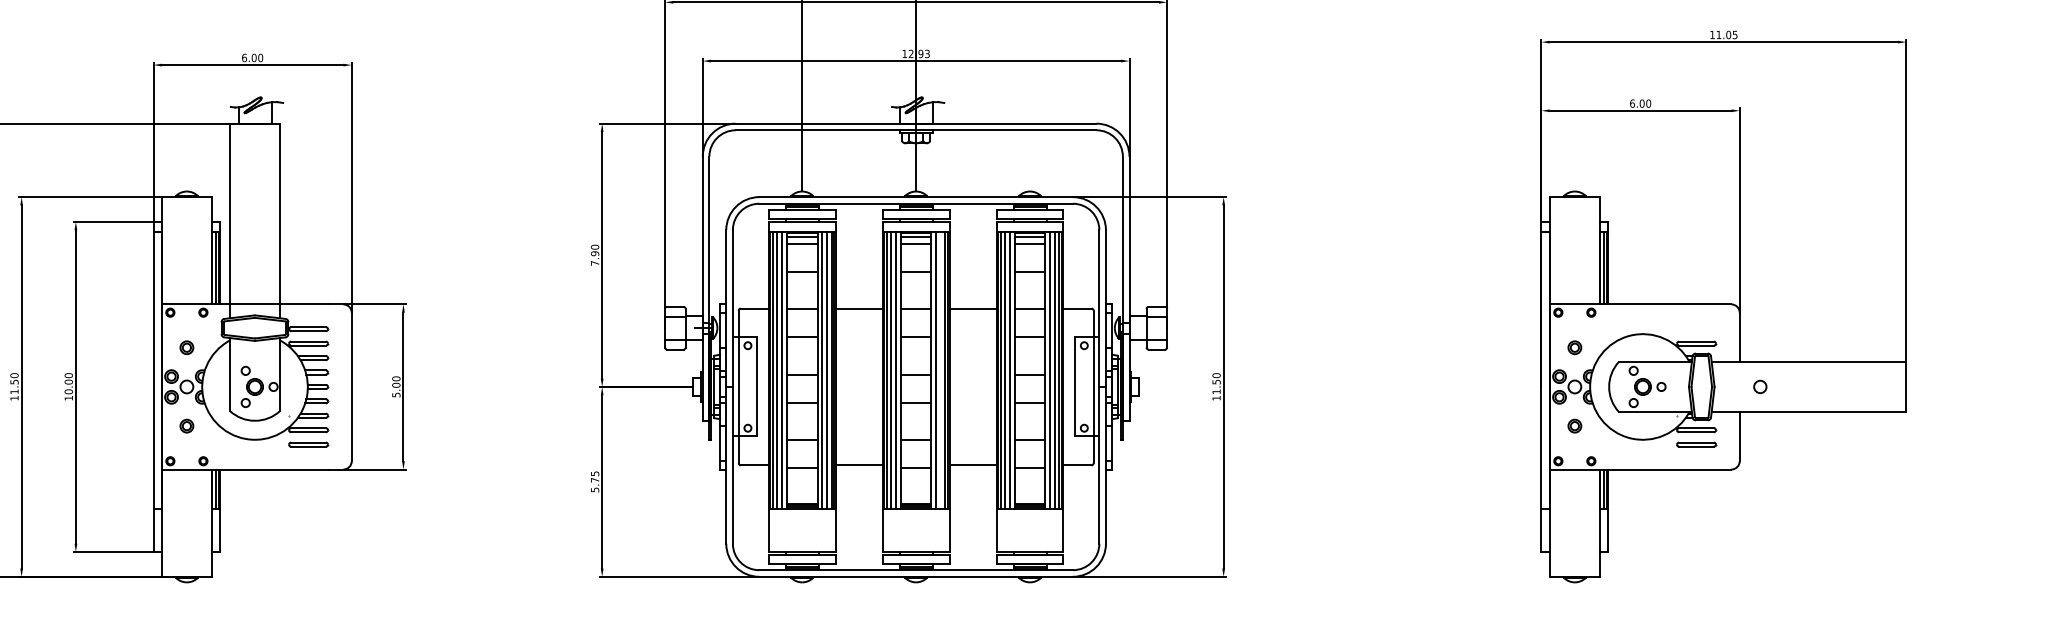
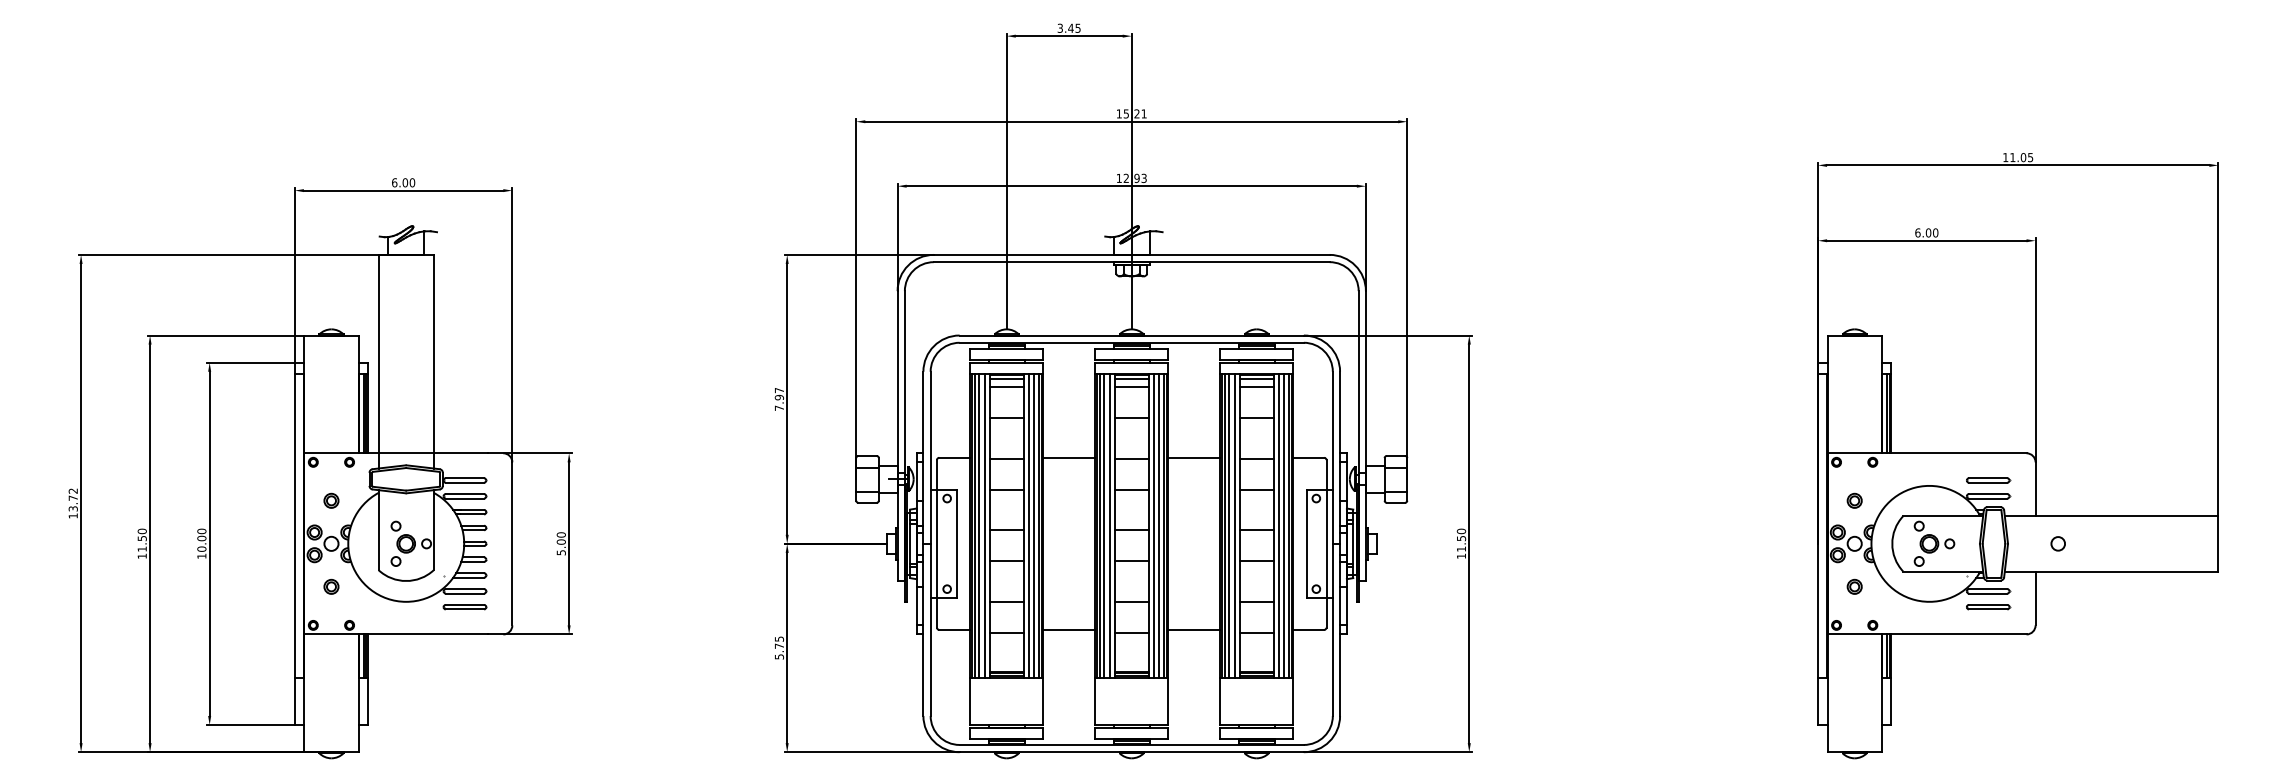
text: (595, 247) -> (779, 390), 7.90 -> 7.97
part: (1696, 329) -> (1988, 480), added
line: (941, 370) -> (1159, 525), added

